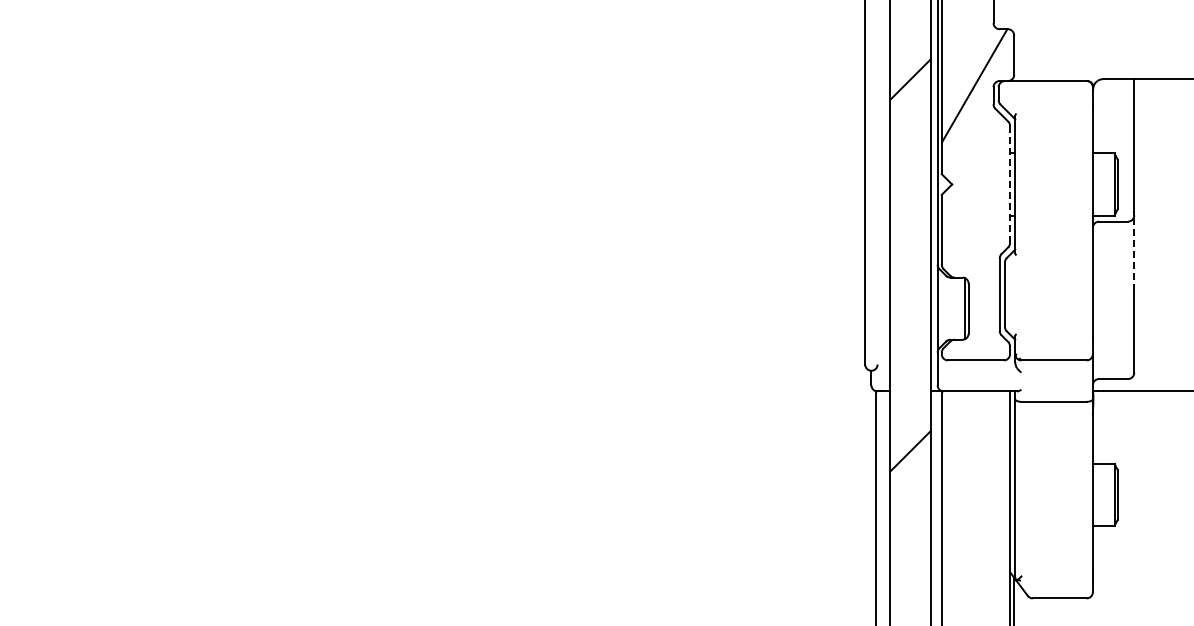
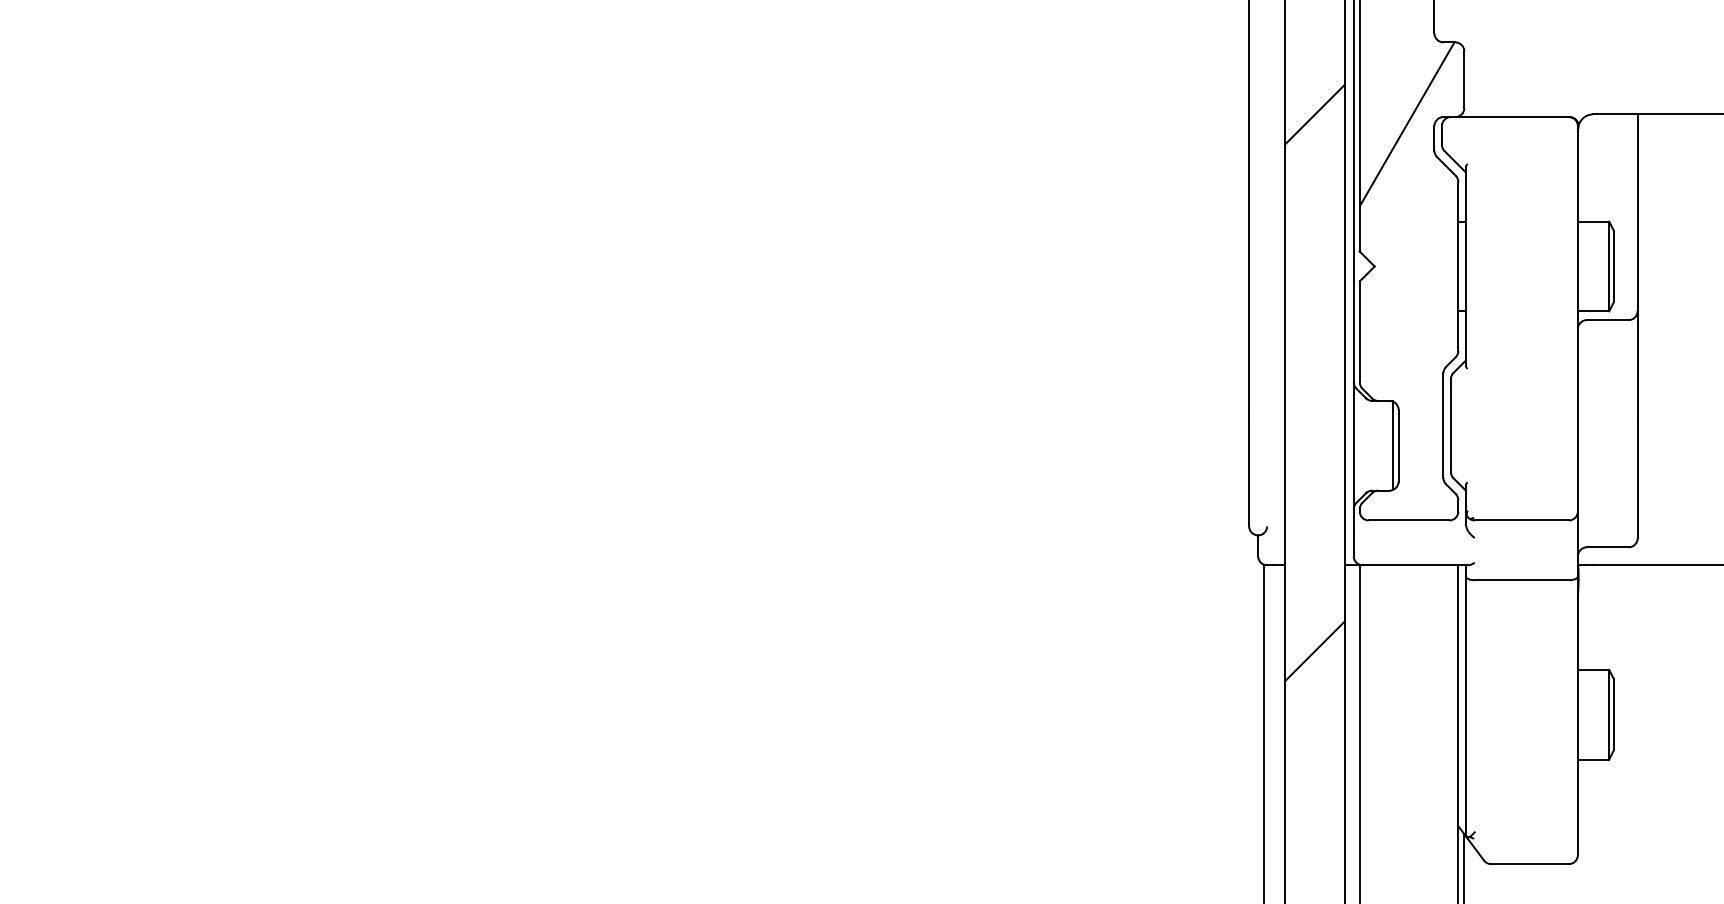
line: (1010, 184) -> (1458, 266), dashed -> solid
line: (1134, 252) -> (1637, 364), dashed -> solid

